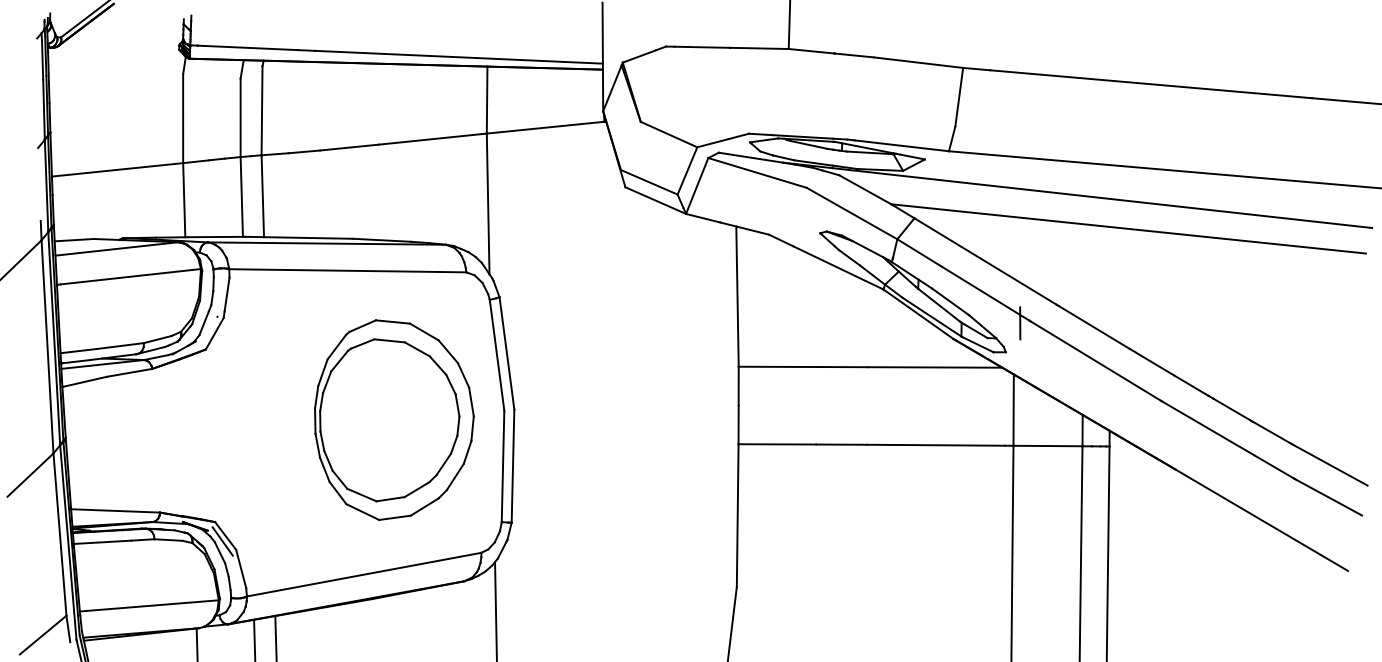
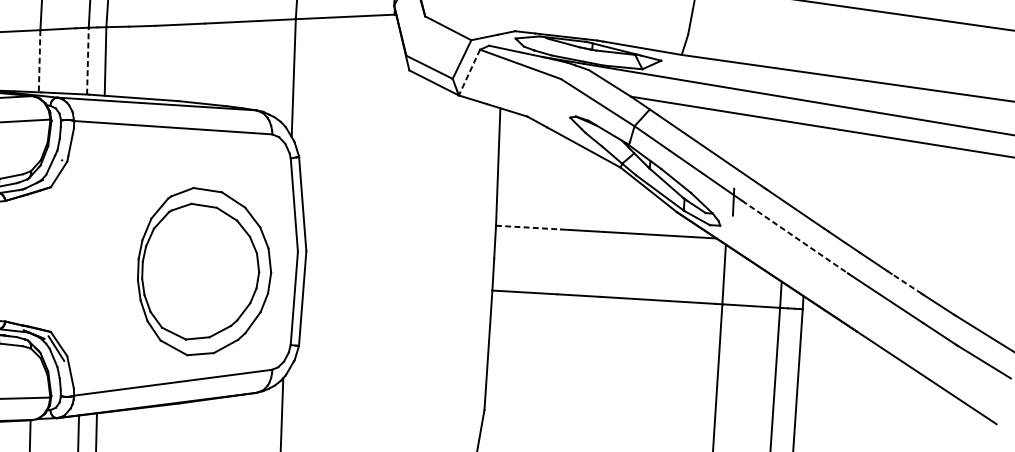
line: (697, 186) -> (469, 73), solid -> dashed
line: (241, 196) -> (87, 60), solid -> dashed
line: (184, 200) -> (39, 61), solid -> dashed
line: (1096, 361) -> (795, 237), solid -> dashed
line: (777, 366) -> (528, 227), solid -> dashed
line: (1231, 409) -> (906, 283), solid -> dashed
part: (394, 419) -> (204, 271), moved

